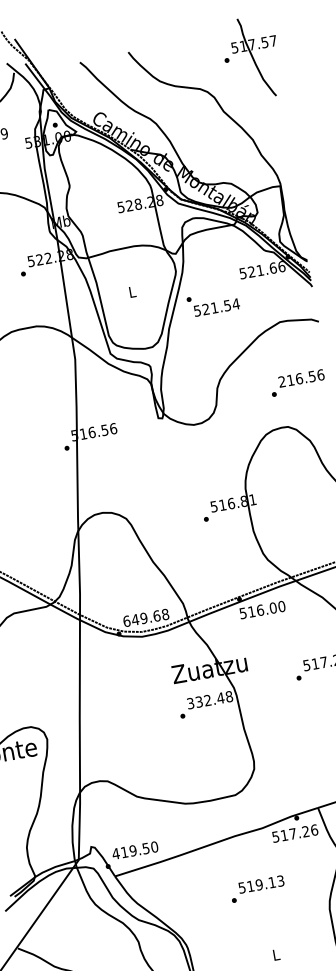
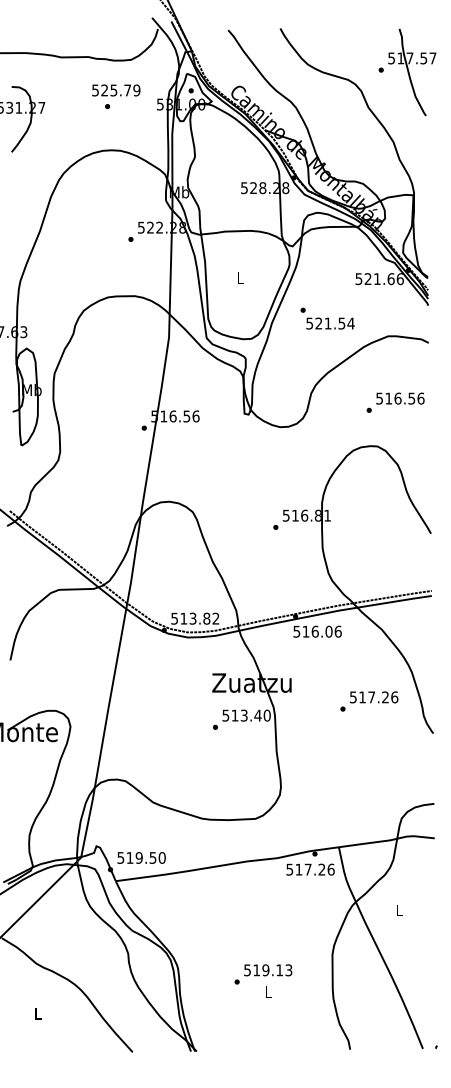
part: (251, 58) -> (407, 72), moved
text: (213, 303) -> (327, 318), moved
text: (282, 381) -> (379, 398), 216.56 -> 516.56
text: (281, 606) -> (337, 631), 516.00 -> 516.06
text: (146, 617) -> (195, 618), 649.68 -> 513.82
text: (209, 699) -> (246, 715), 332.48 -> 513.40
text: (115, 853) -> (120, 857), 419.50 -> 519.50
text: (257, 889) -> (263, 974), moved

